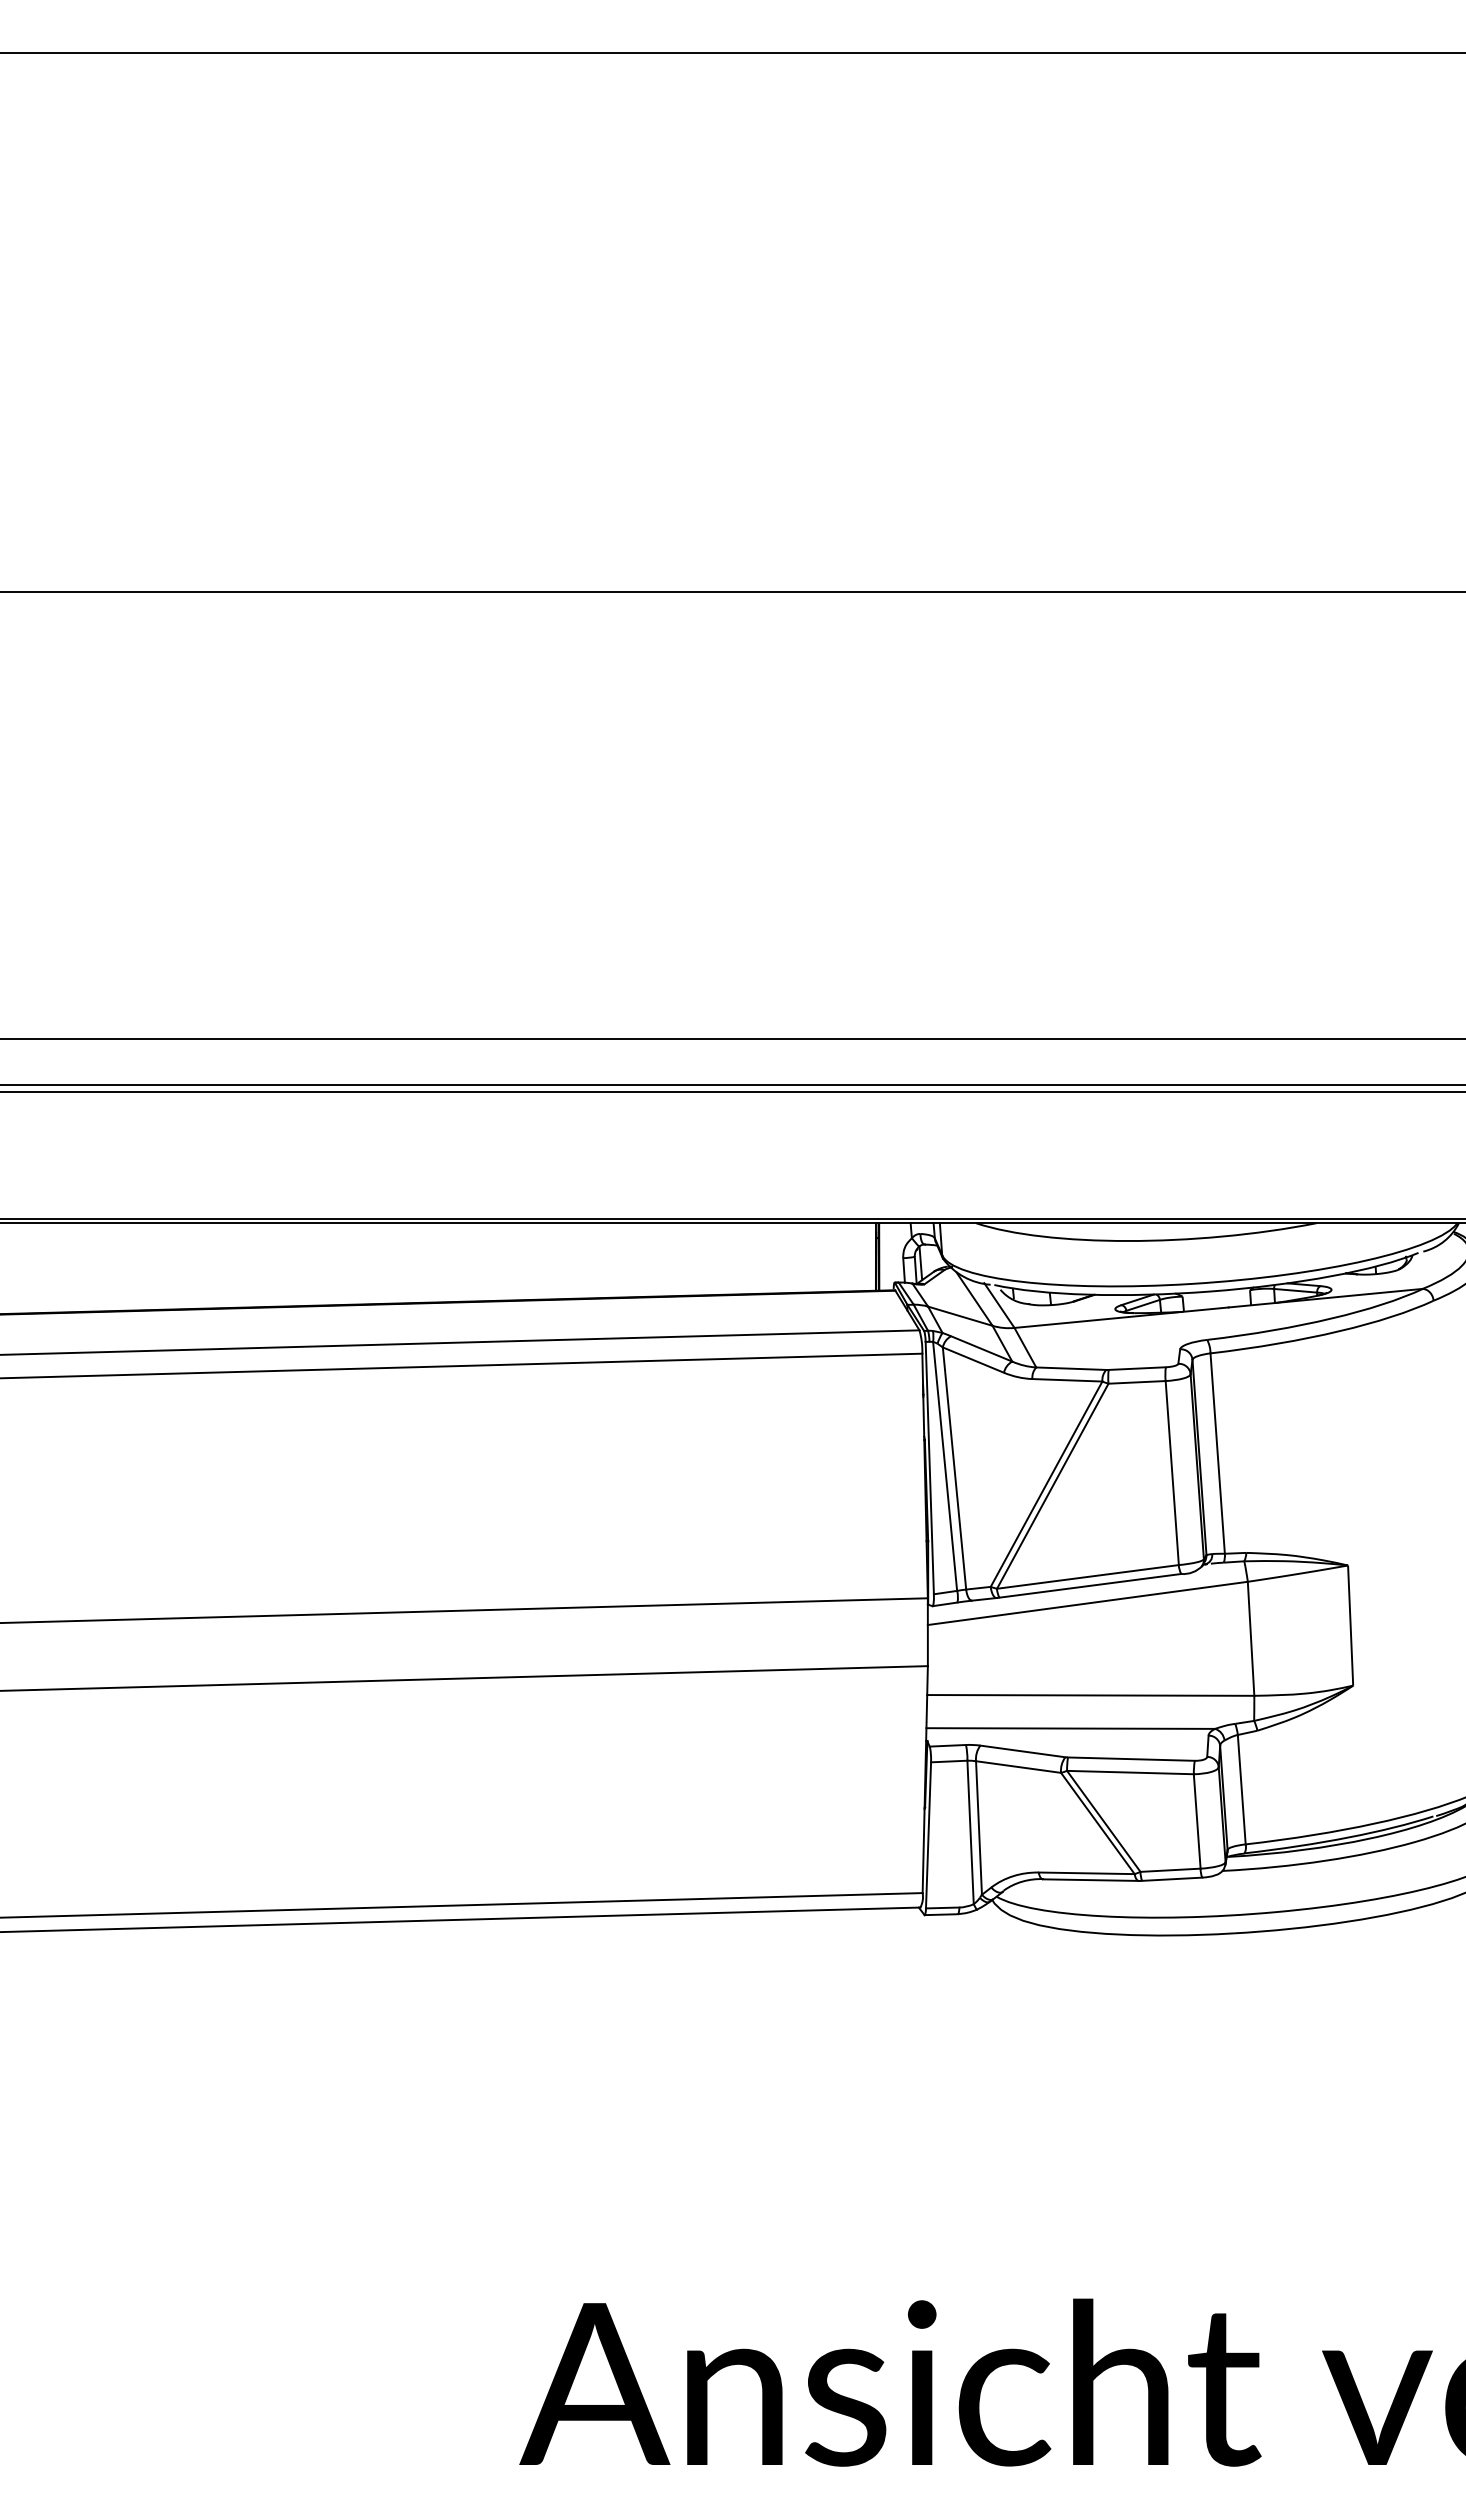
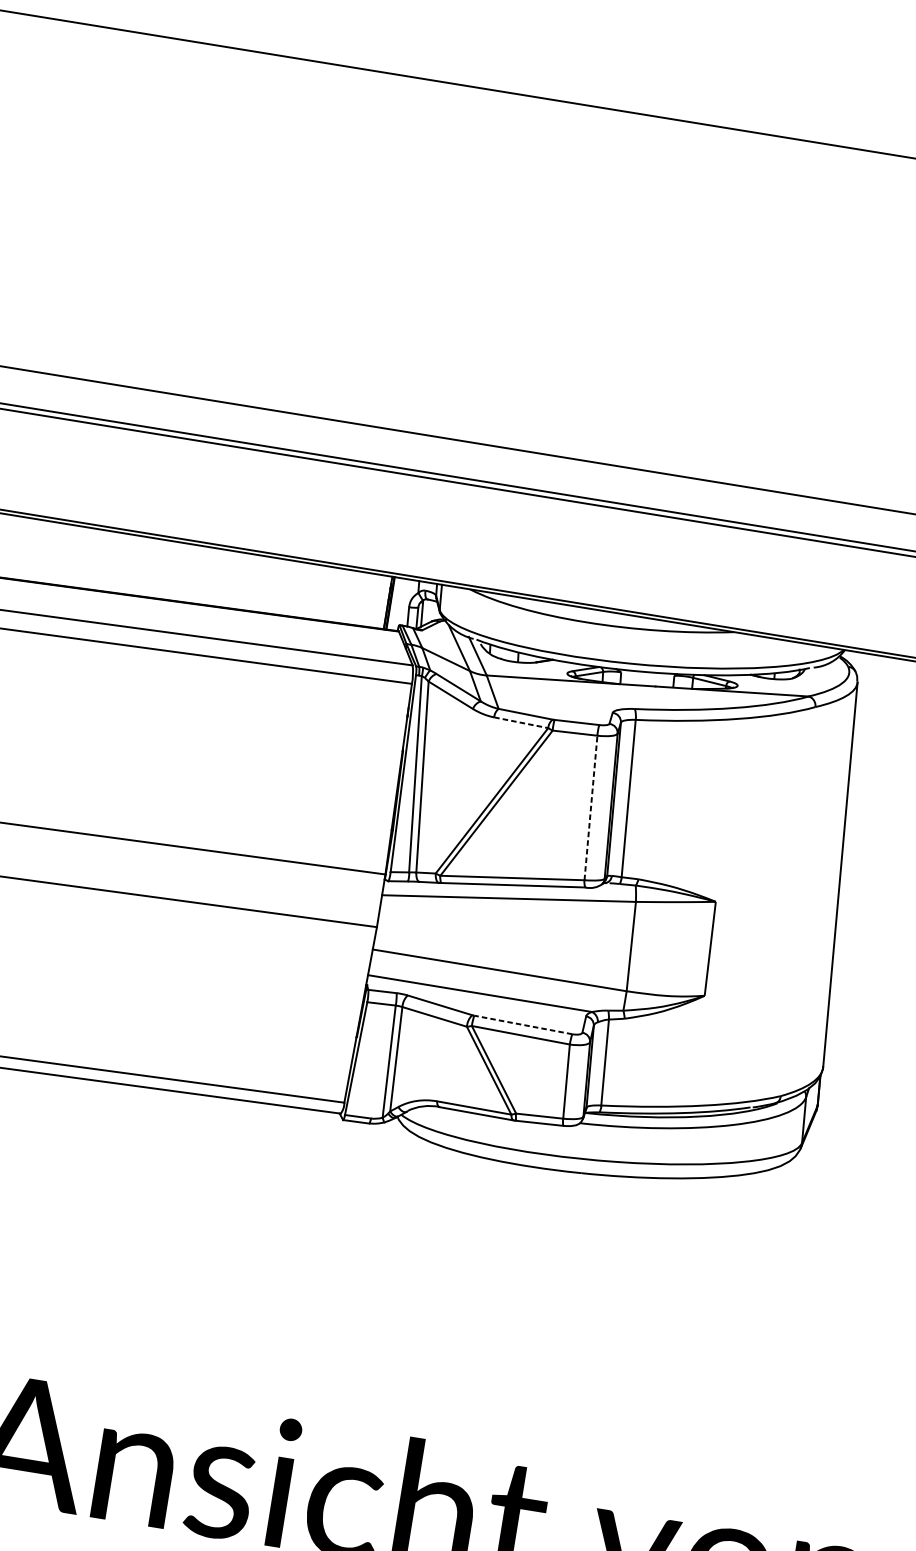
line: (1067, 1380) -> (521, 722), solid -> dashed
line: (1172, 1472) -> (591, 807), solid -> dashed
line: (1130, 1759) -> (522, 1025), solid -> dashed

